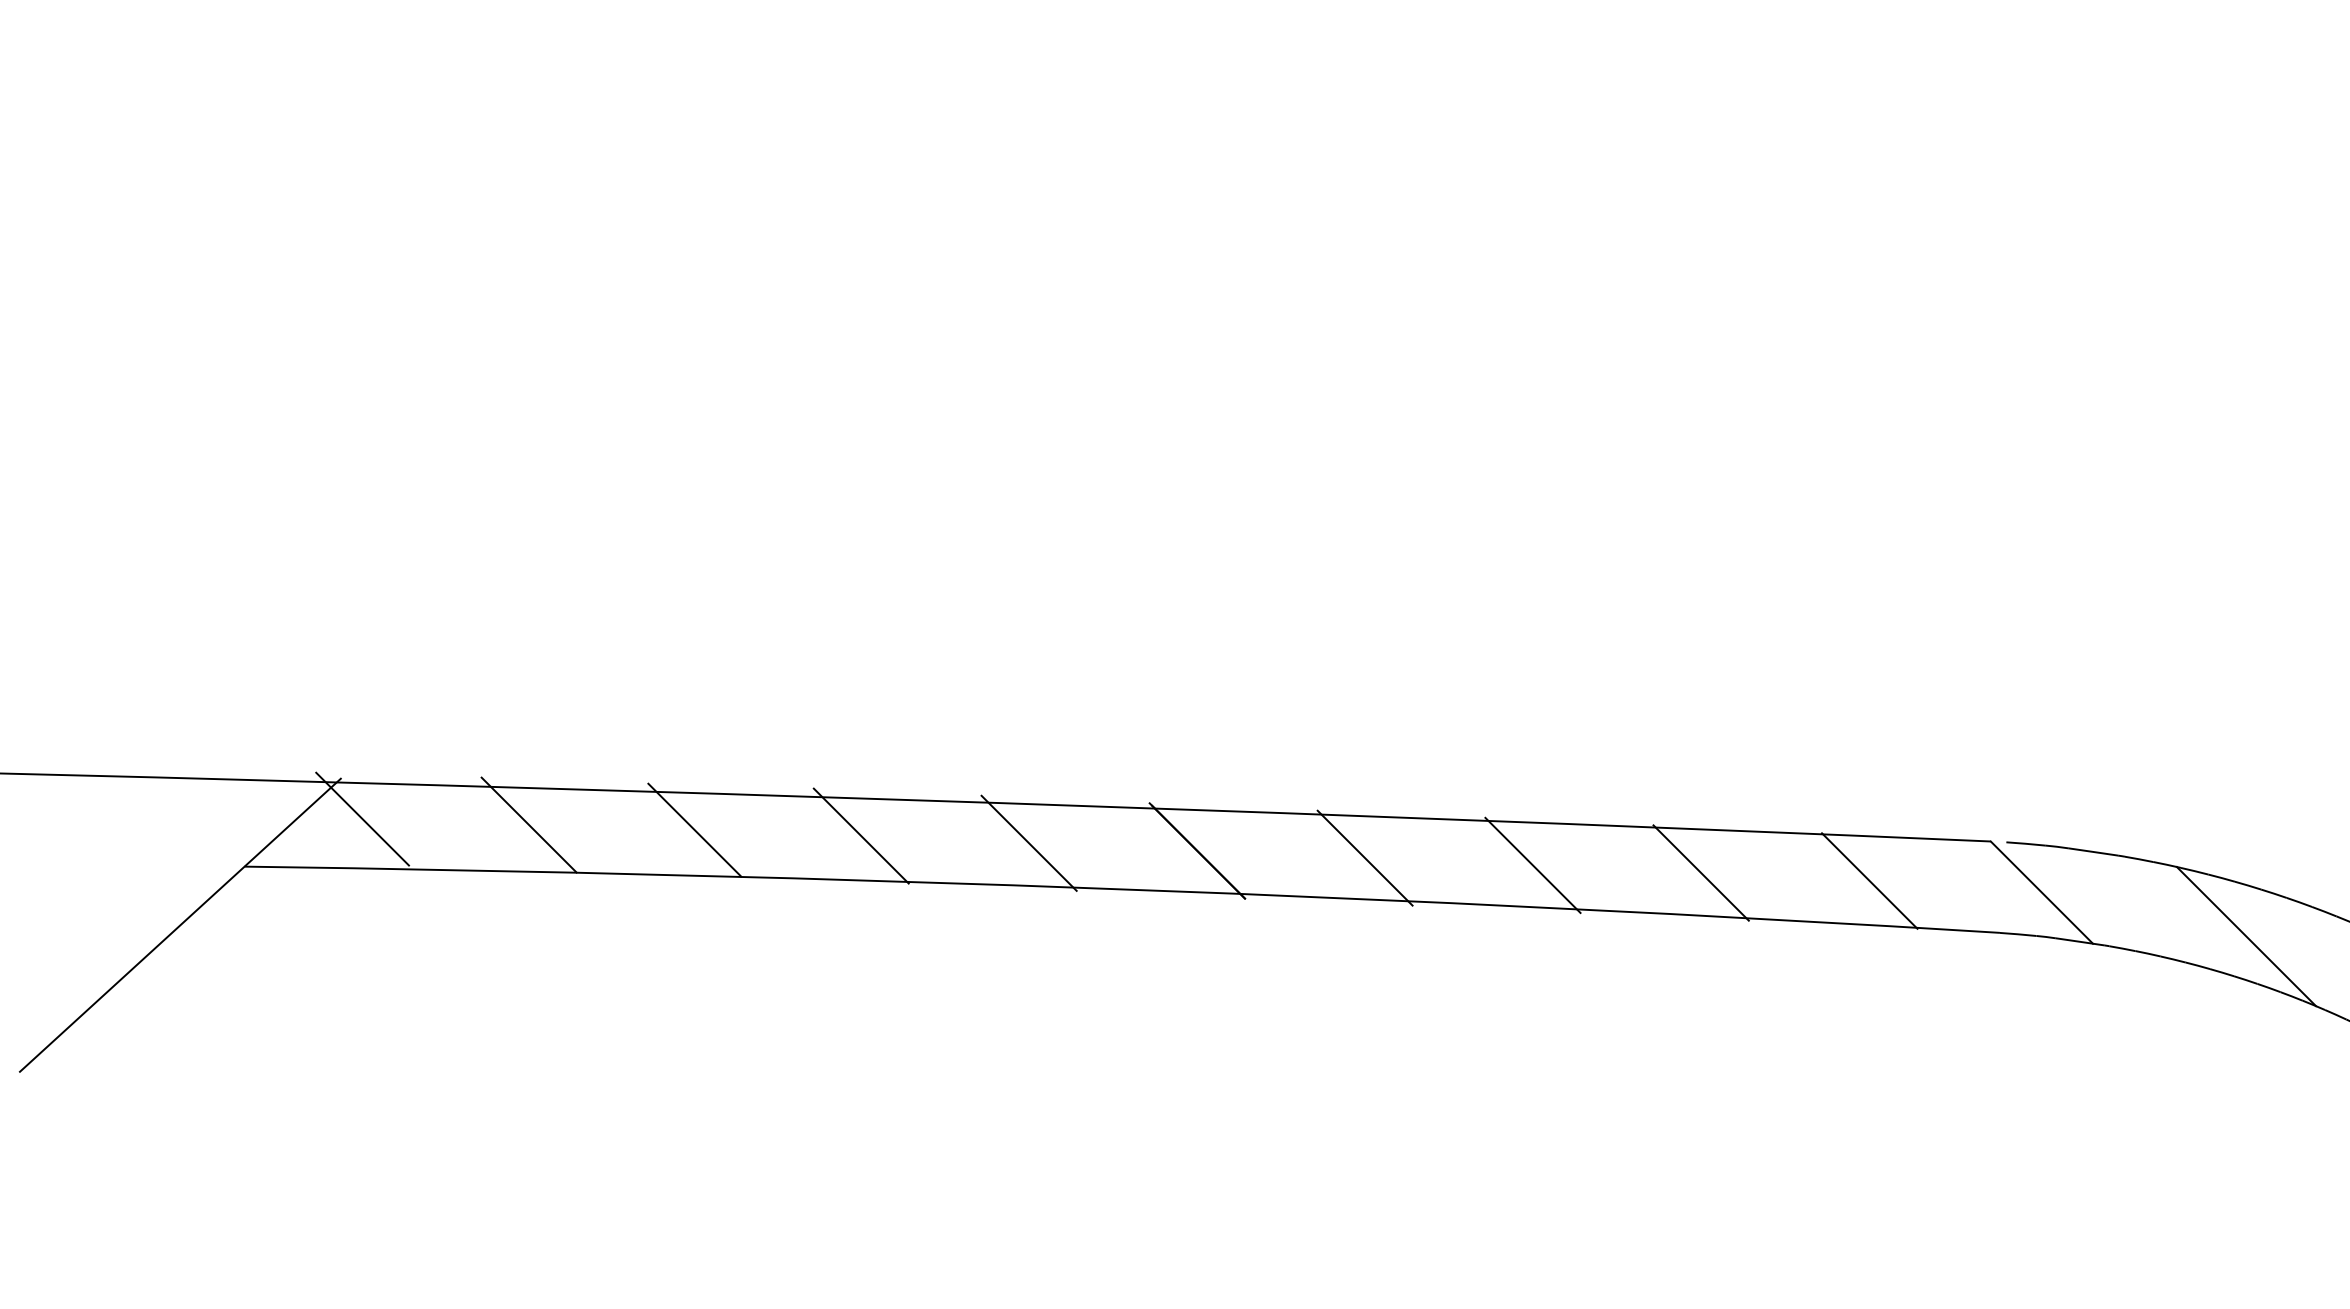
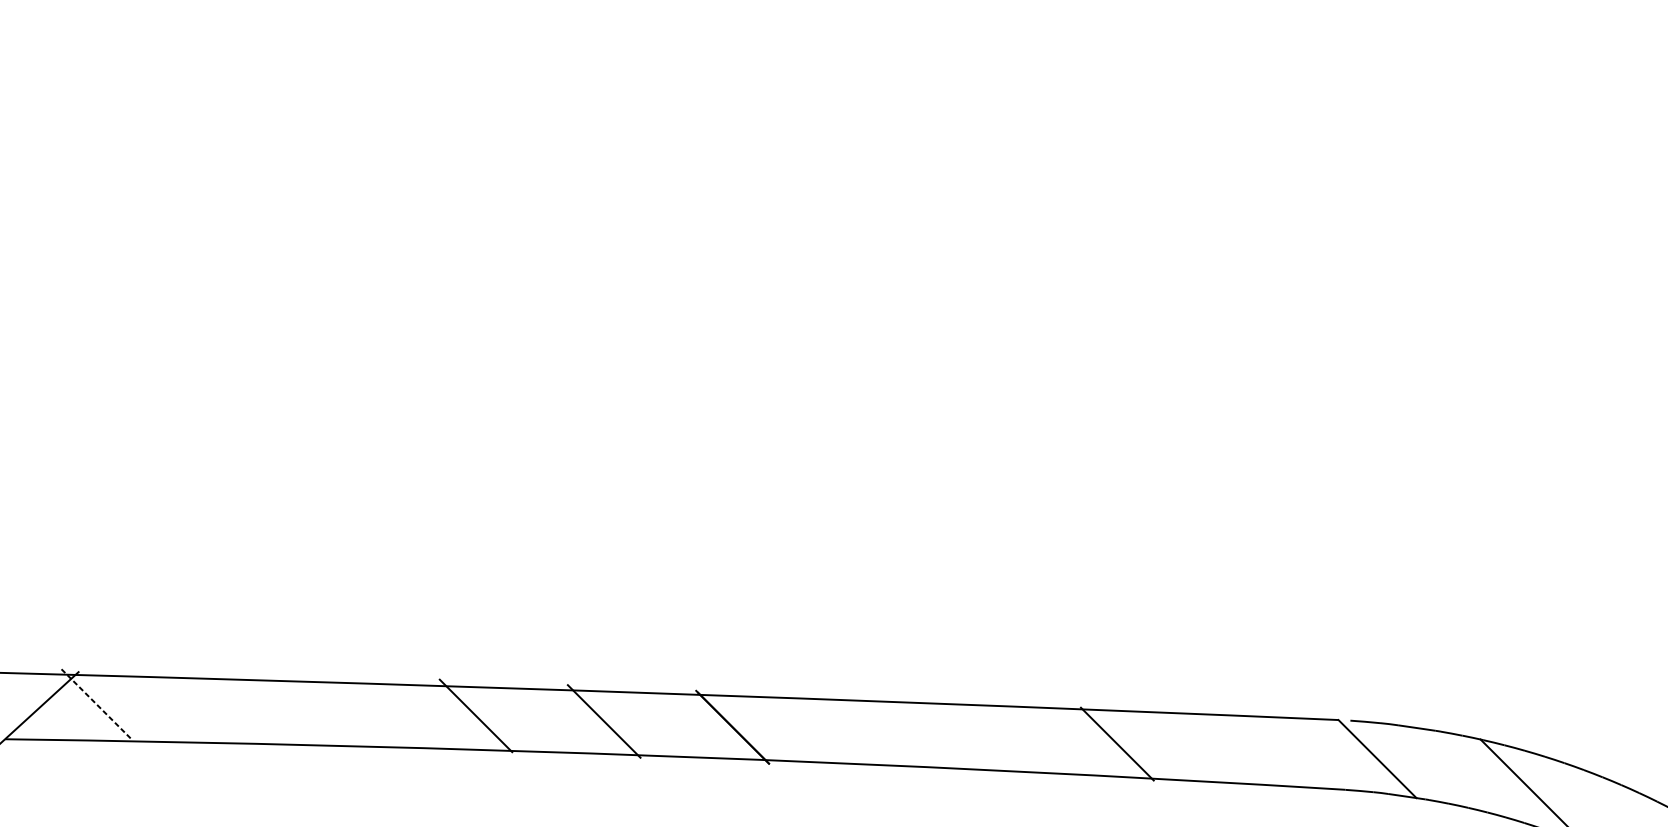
line: (362, 819) -> (95, 703), solid -> dashed
line: (528, 824) -> (221, 707), removed
line: (694, 829) -> (348, 710), removed
line: (1364, 857) -> (860, 732), removed
line: (1532, 864) -> (988, 737), removed
line: (1869, 880) -> (1245, 749), removed

